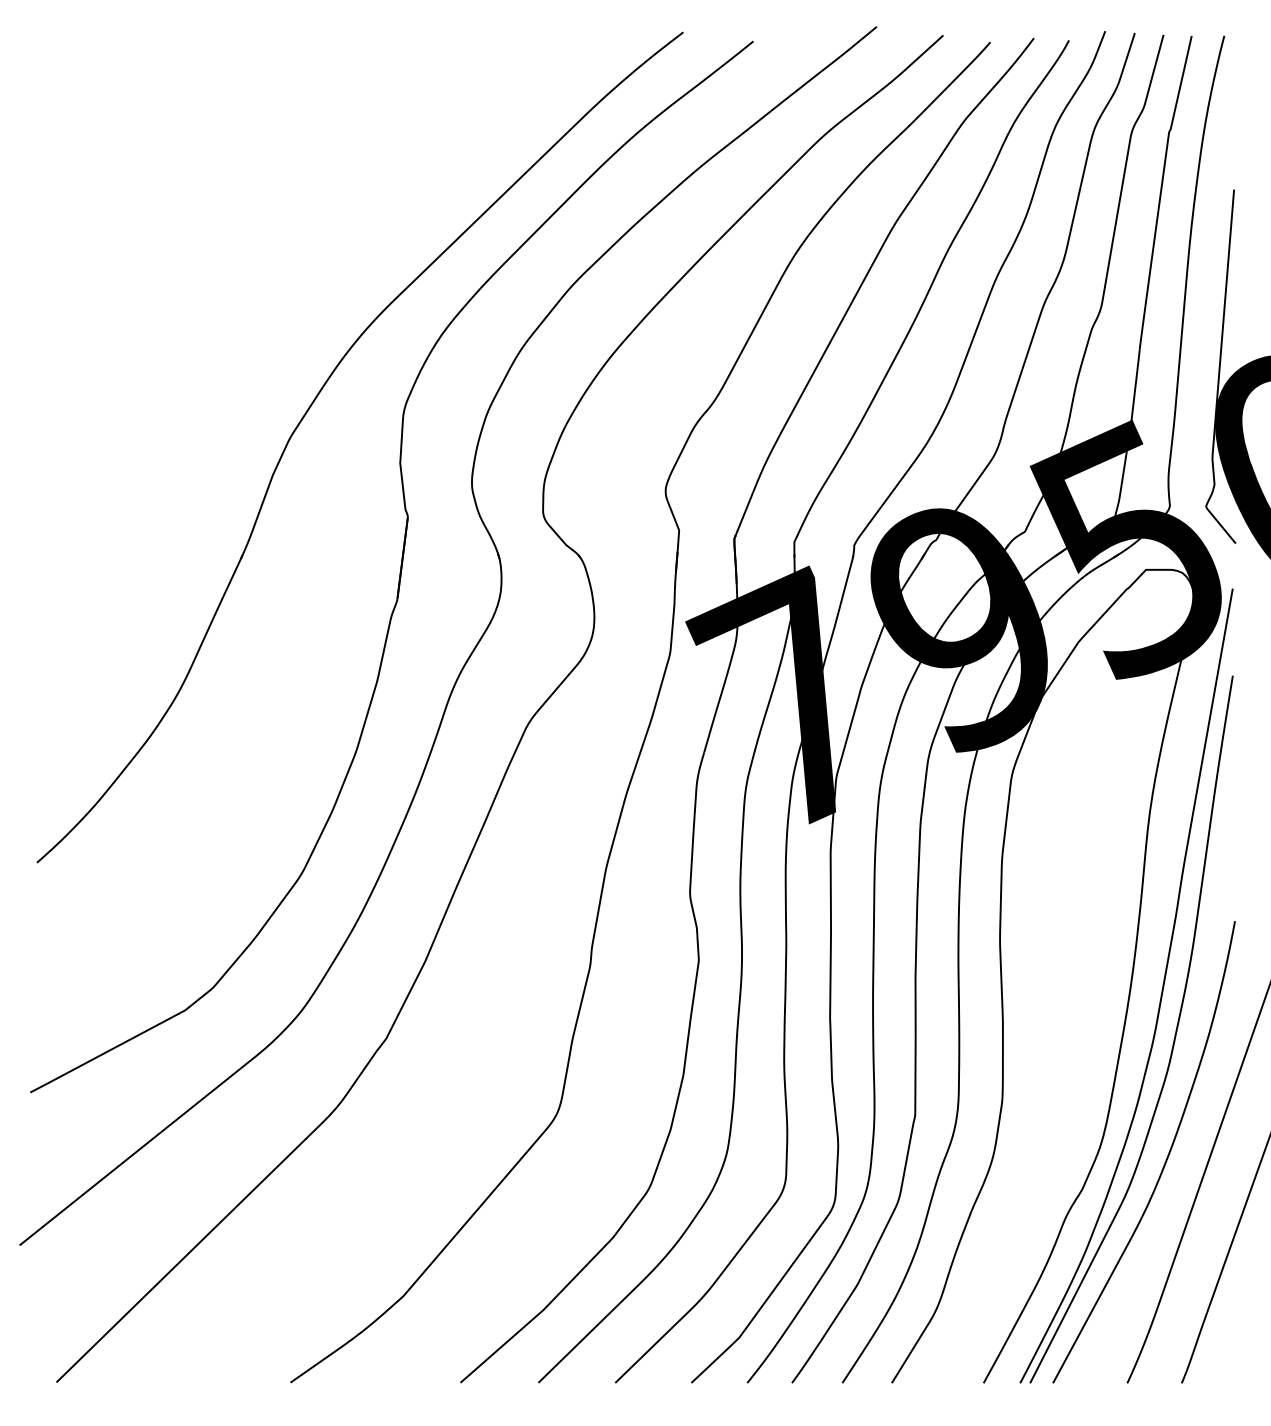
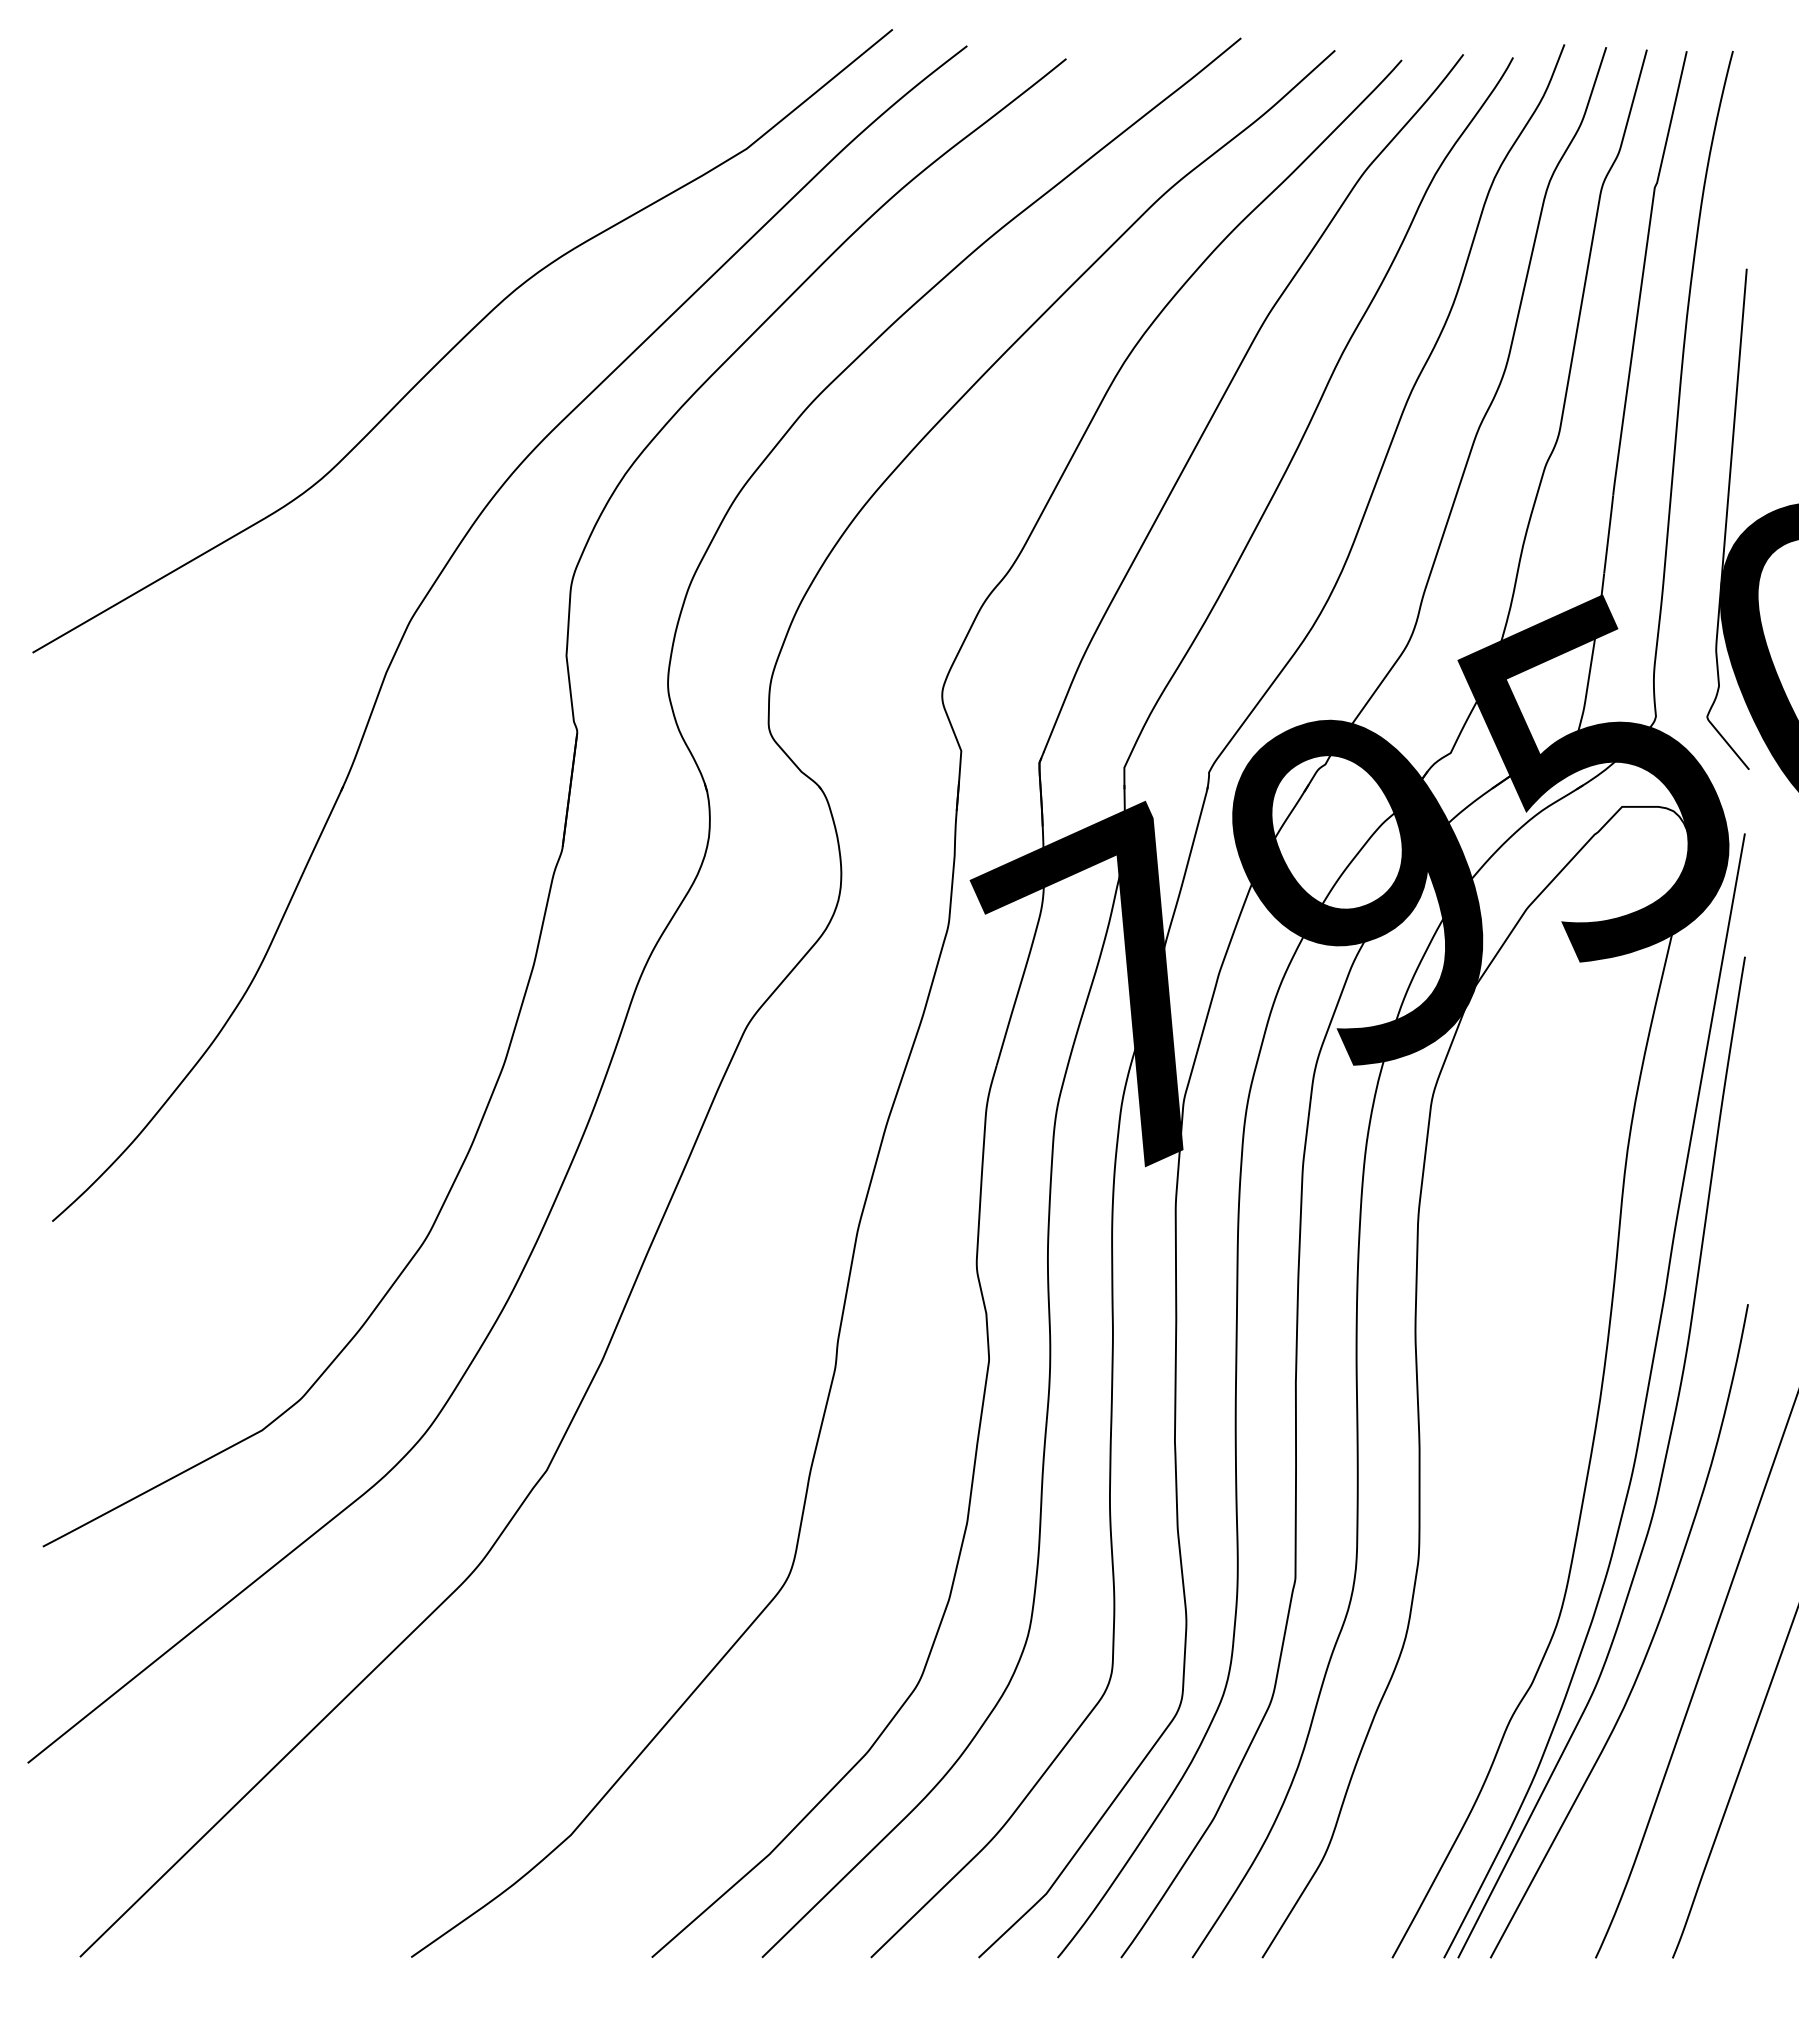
curve: (326, 240) -> (462, 340), added

